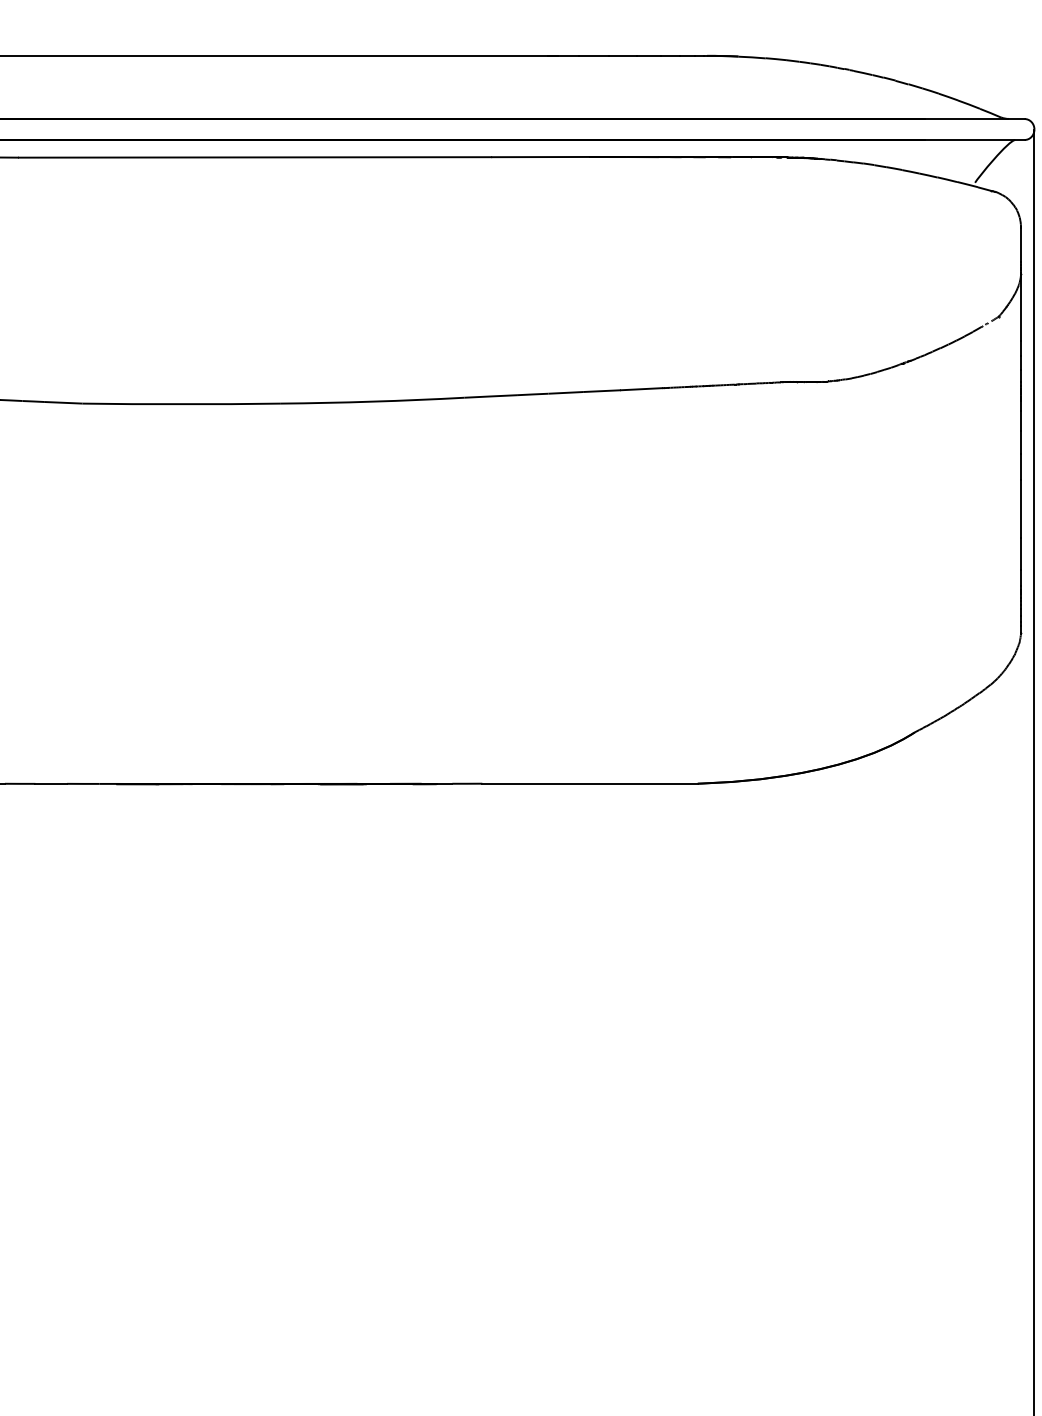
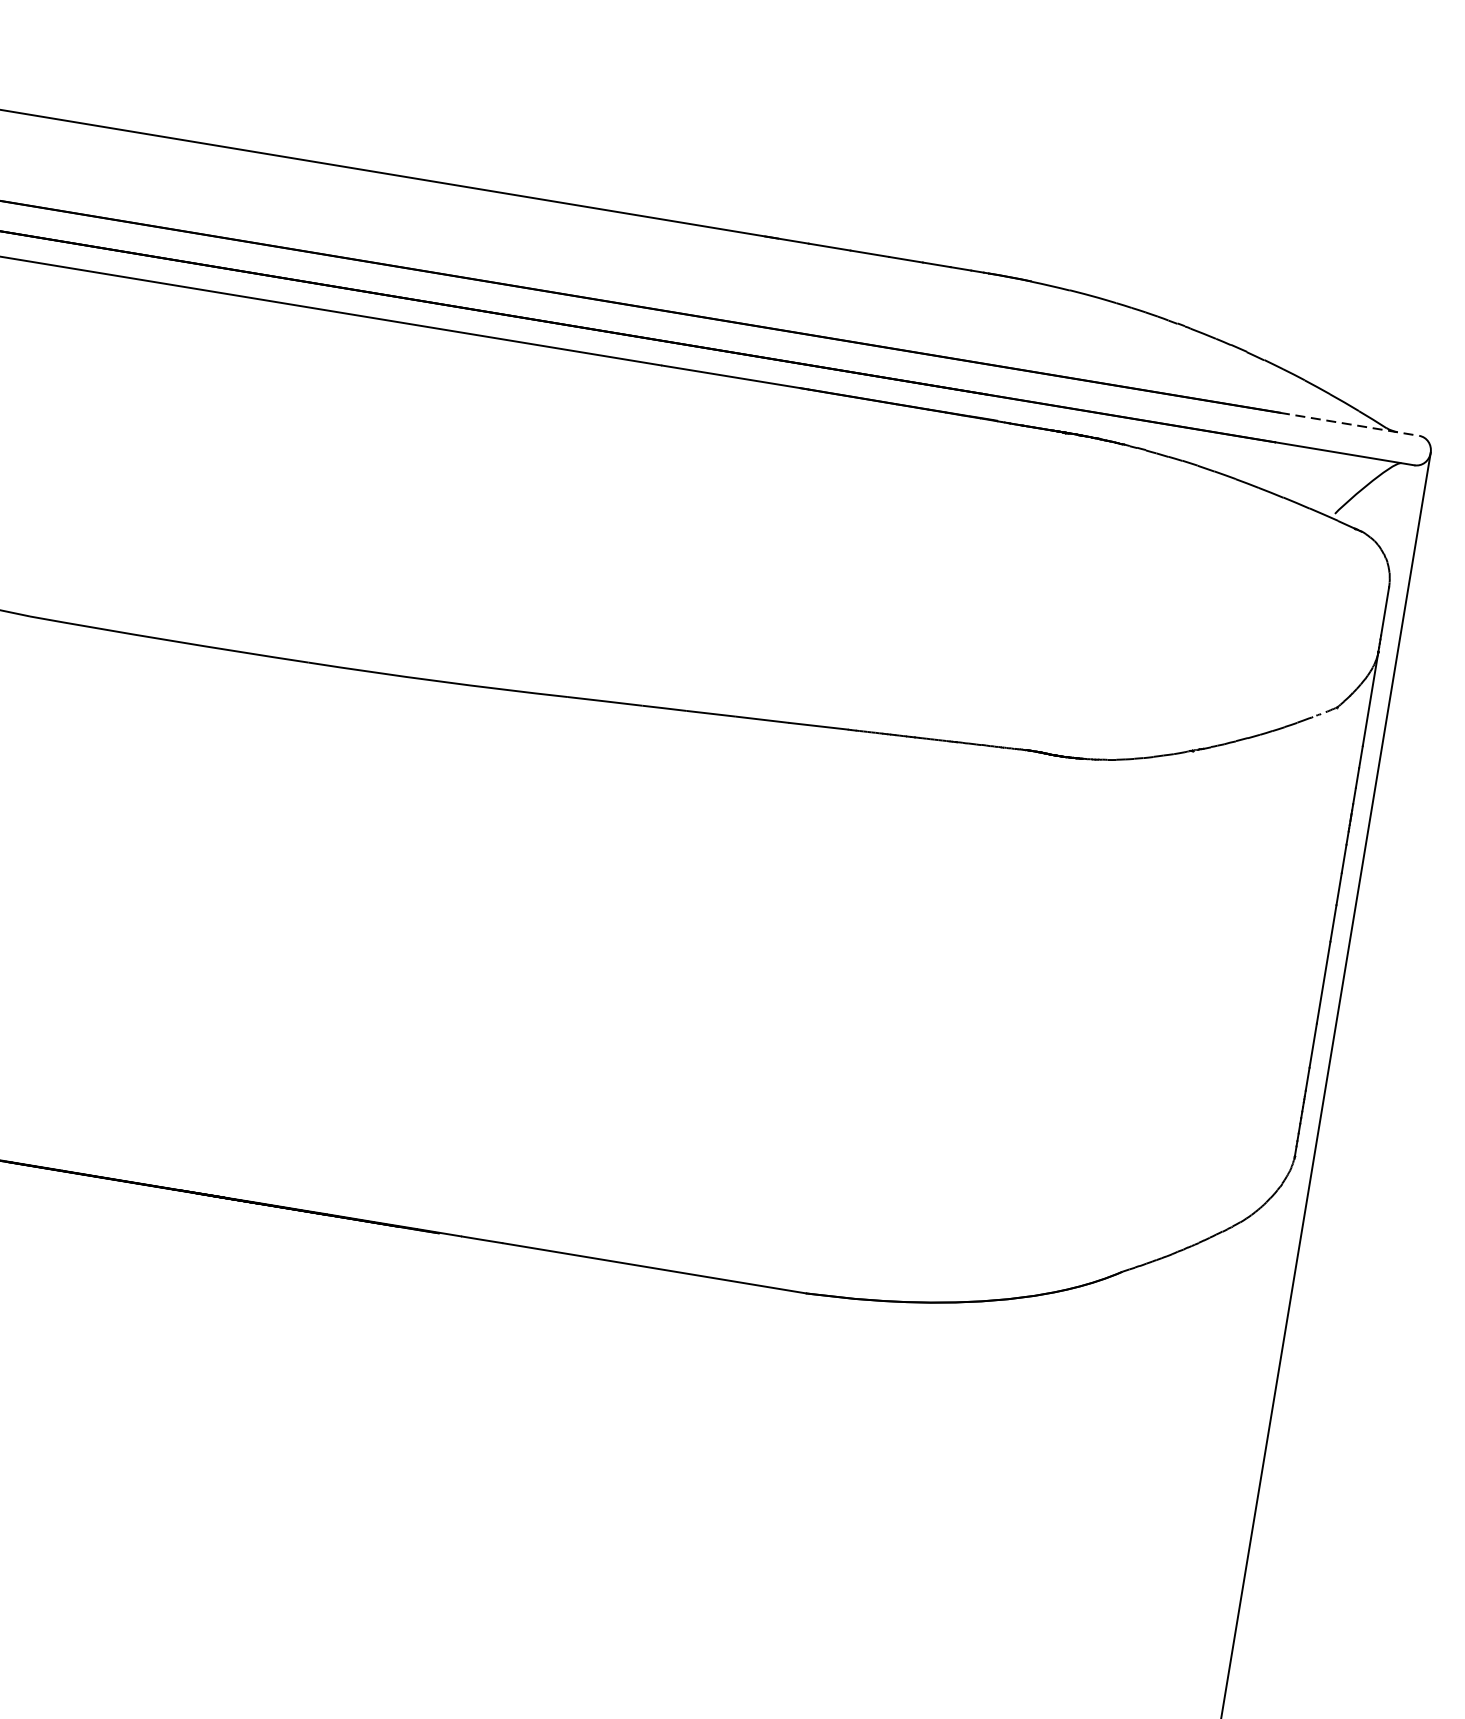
line: (974, 119) -> (1348, 424), solid -> dashed

